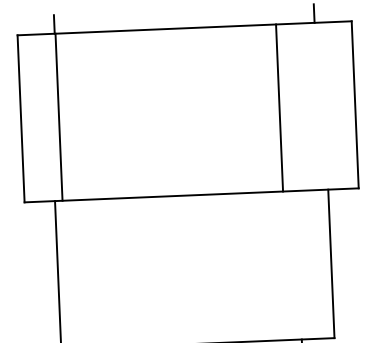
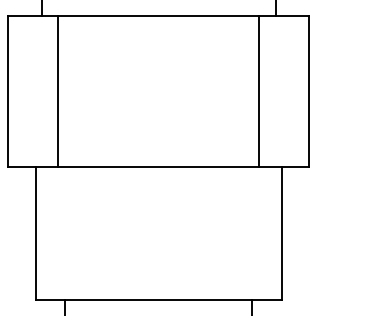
line: (279, 108) -> (259, 91), moved
line: (59, 117) -> (58, 91), moved

